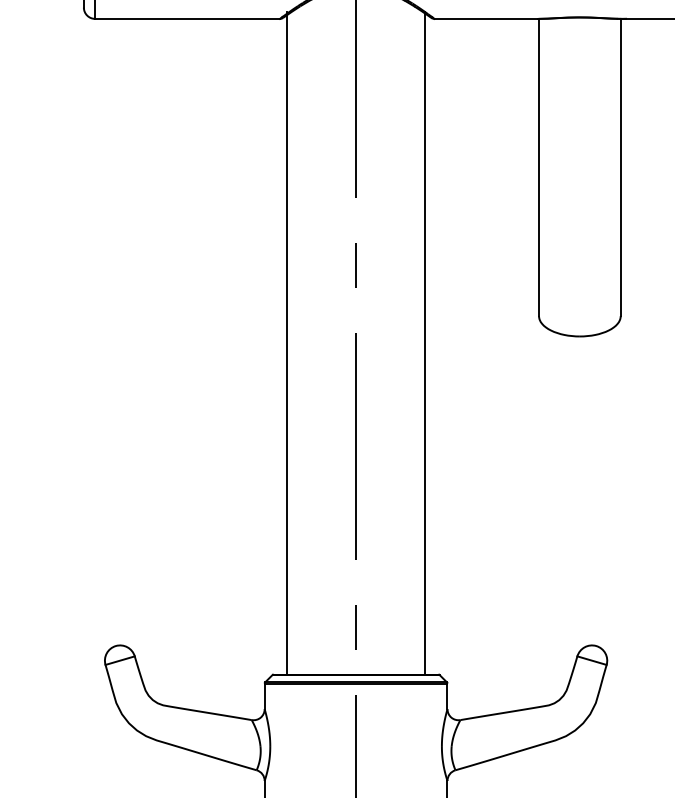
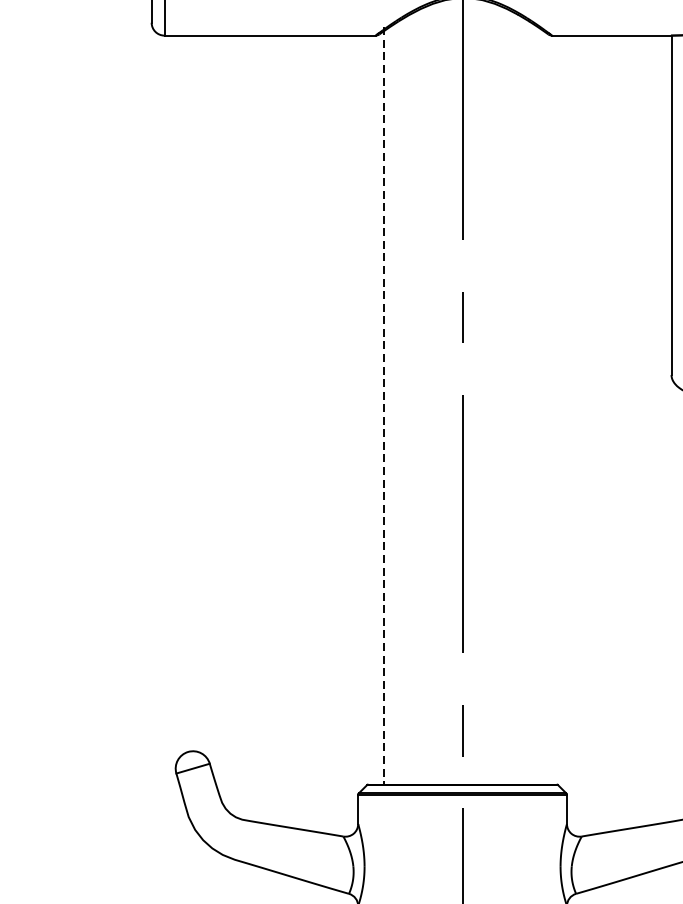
line: (425, 342) -> (541, 405), removed
line: (286, 343) -> (383, 406), solid -> dashed

